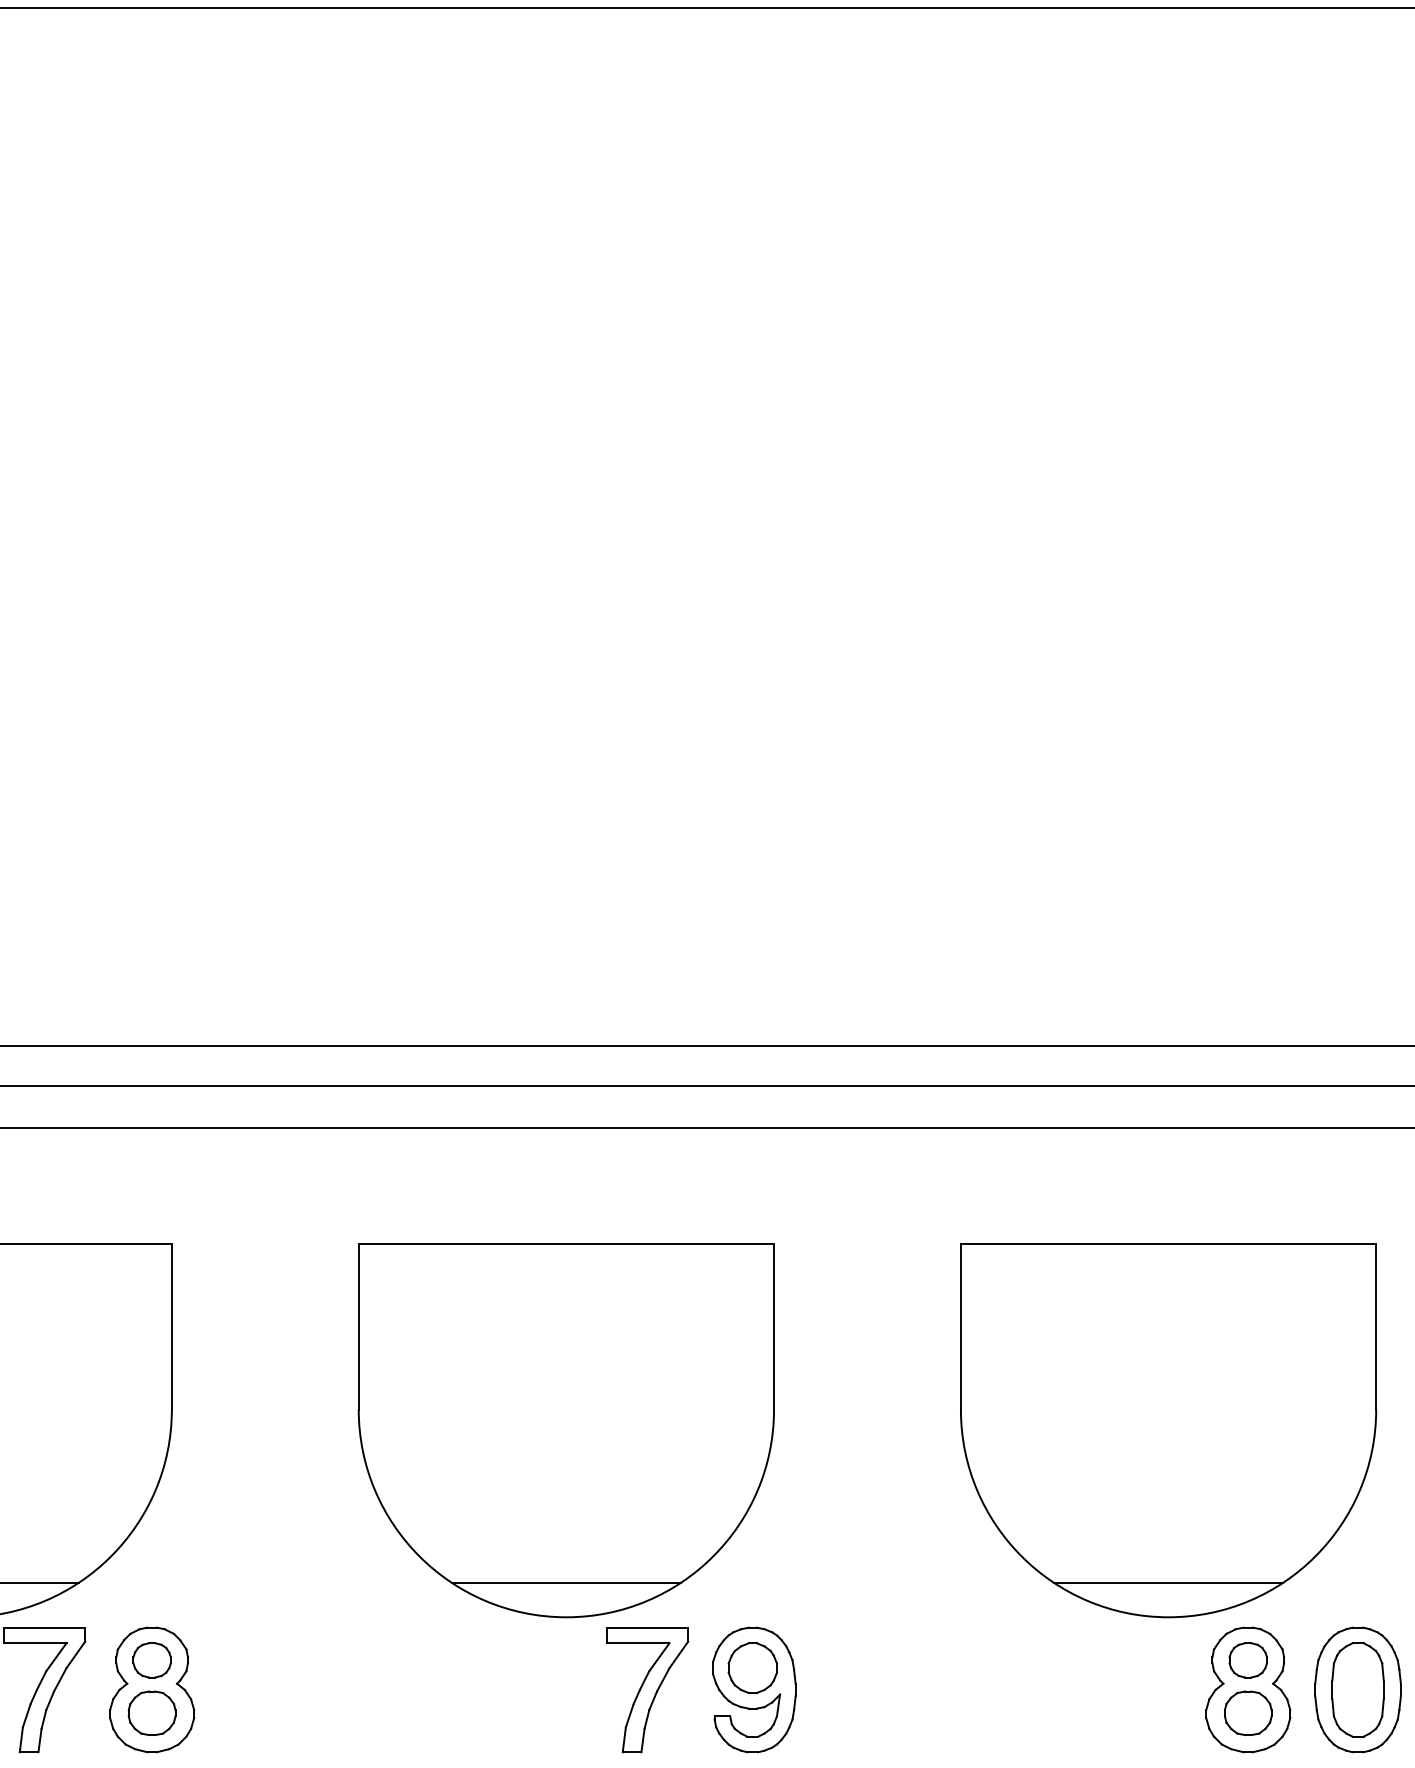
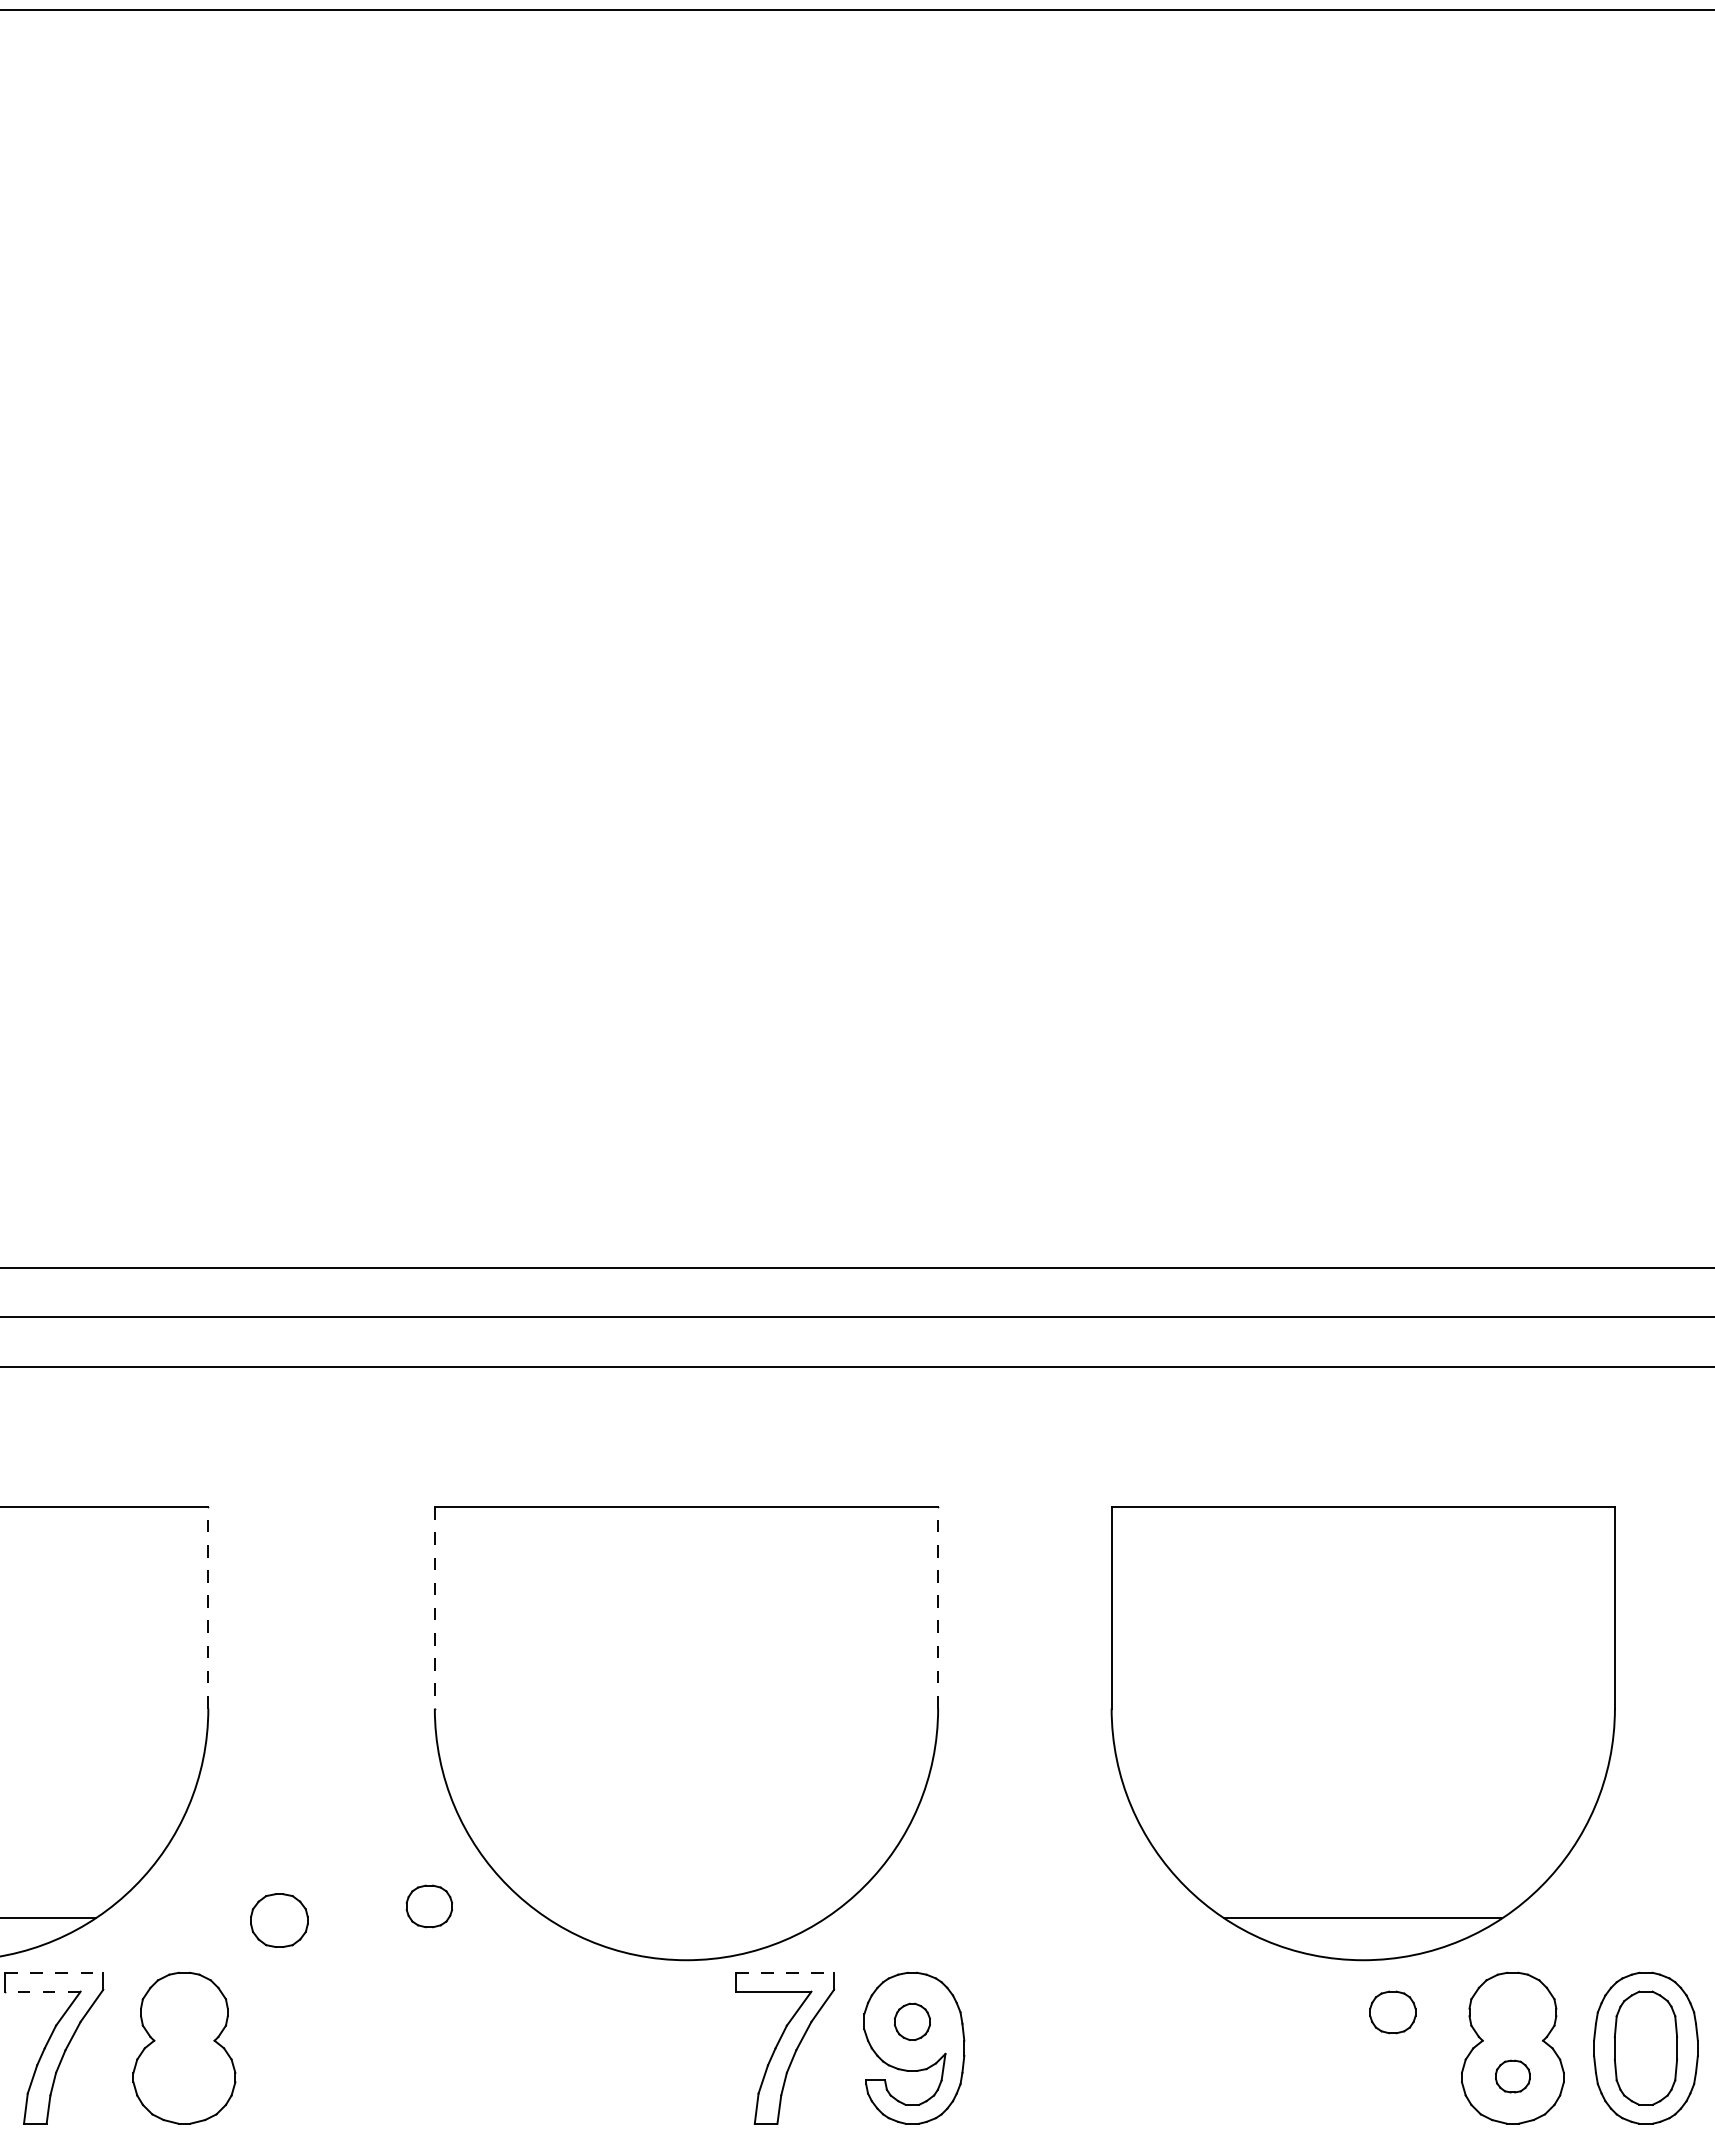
line: (172, 1326) -> (208, 1607), solid -> dashed
line: (358, 1326) -> (434, 1607), solid -> dashed
line: (774, 1326) -> (938, 1607), solid -> dashed
part: (1167, 1430) -> (1362, 1733), moved
line: (566, 1582) -> (686, 1918), removed
line: (44, 1627) -> (54, 1972), solid -> dashed
line: (648, 1627) -> (785, 1972), solid -> dashed
line: (35, 1643) -> (42, 1991), solid -> dashed
part: (151, 1660) -> (428, 1906), moved
part: (1247, 1660) -> (1392, 2012), moved
part: (752, 1667) -> (912, 2021), size x0.6
part: (152, 1713) -> (279, 1920), moved
part: (1247, 1713) -> (1512, 2076), size x0.6

